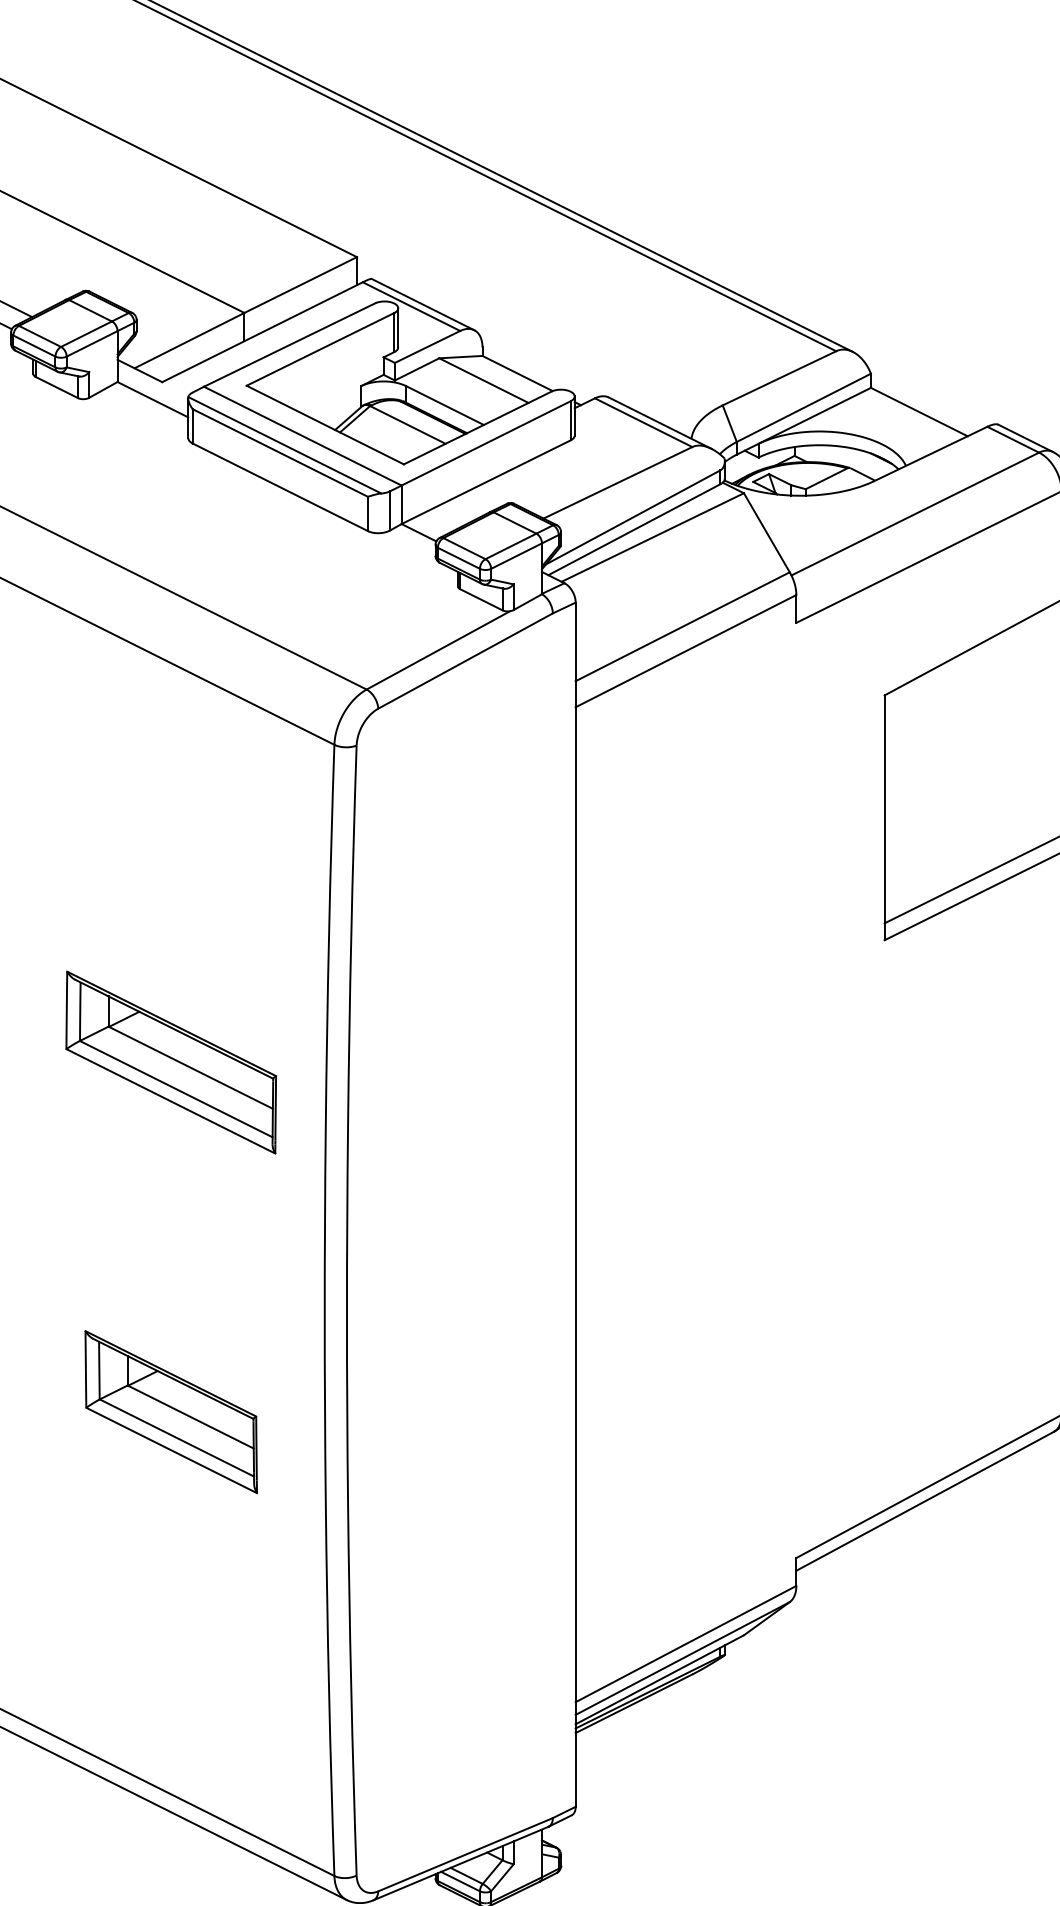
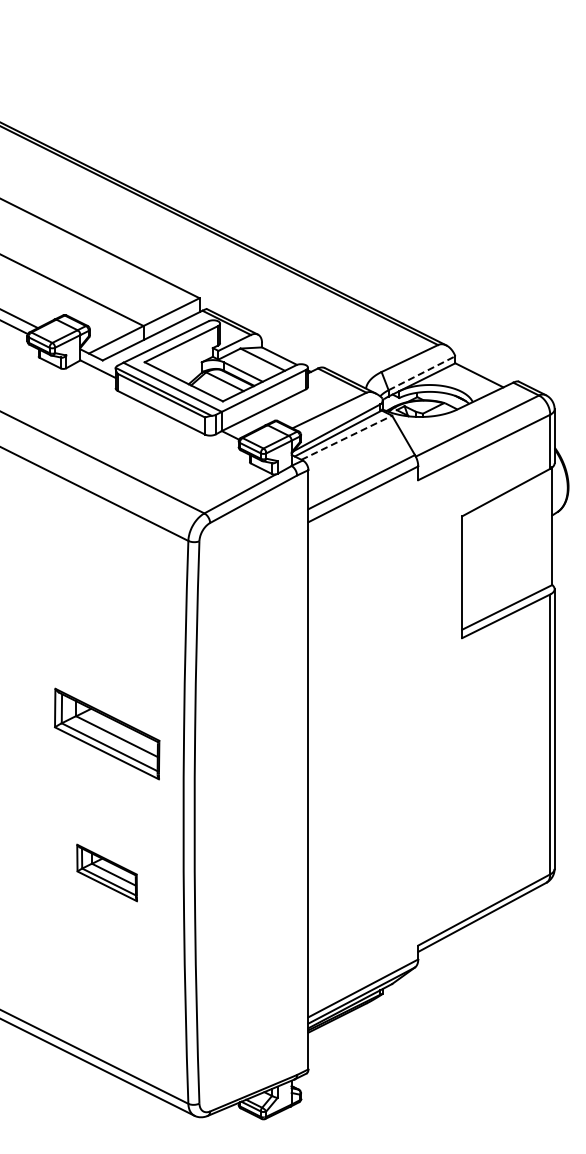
line: (804, 408) -> (422, 373), solid -> dashed
line: (654, 536) -> (347, 437), solid -> dashed
part: (171, 1061) -> (107, 733), moved
part: (169, 1411) -> (106, 872), size x0.7

